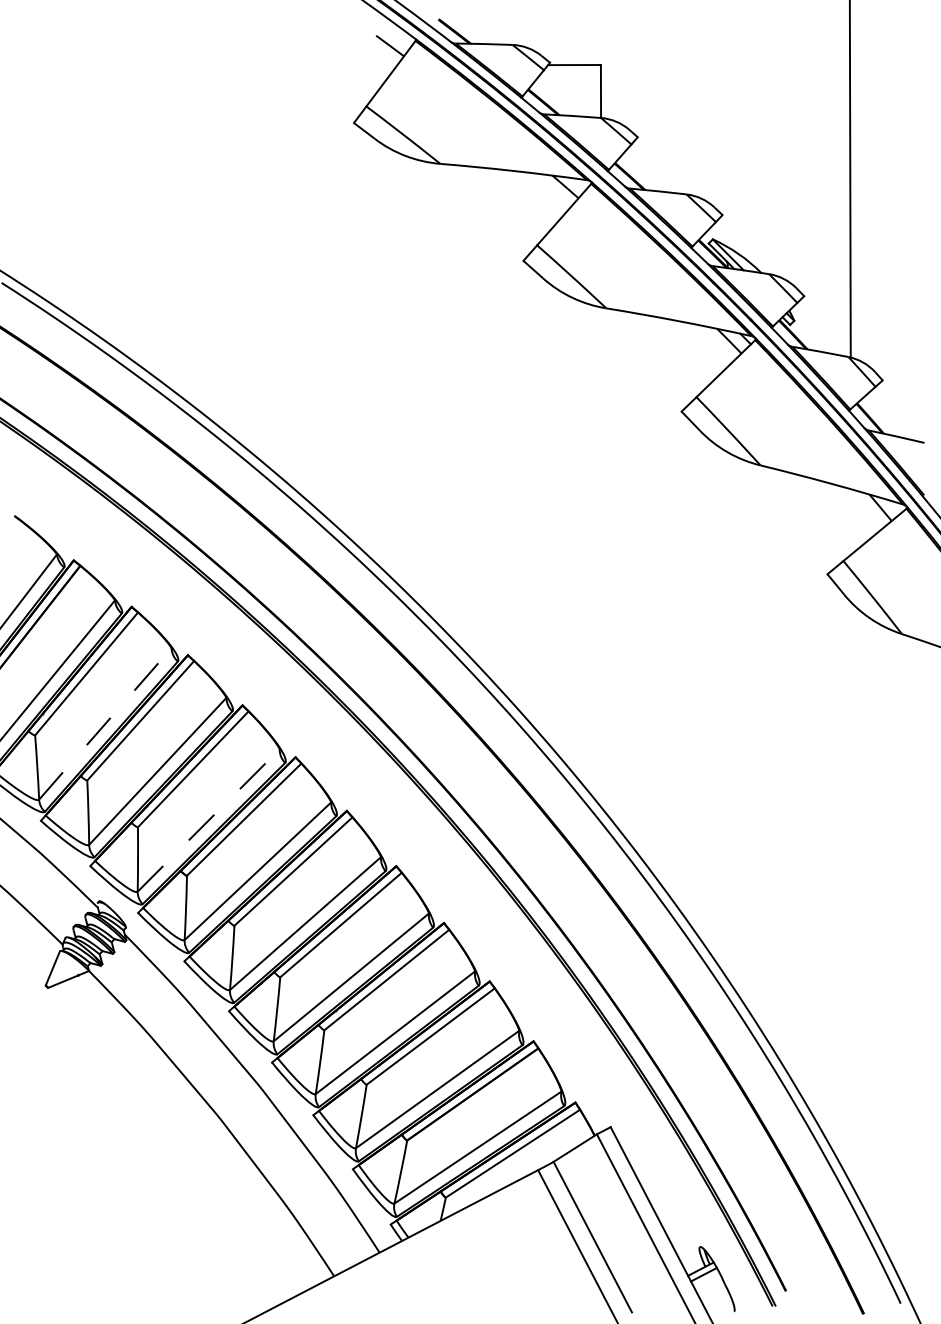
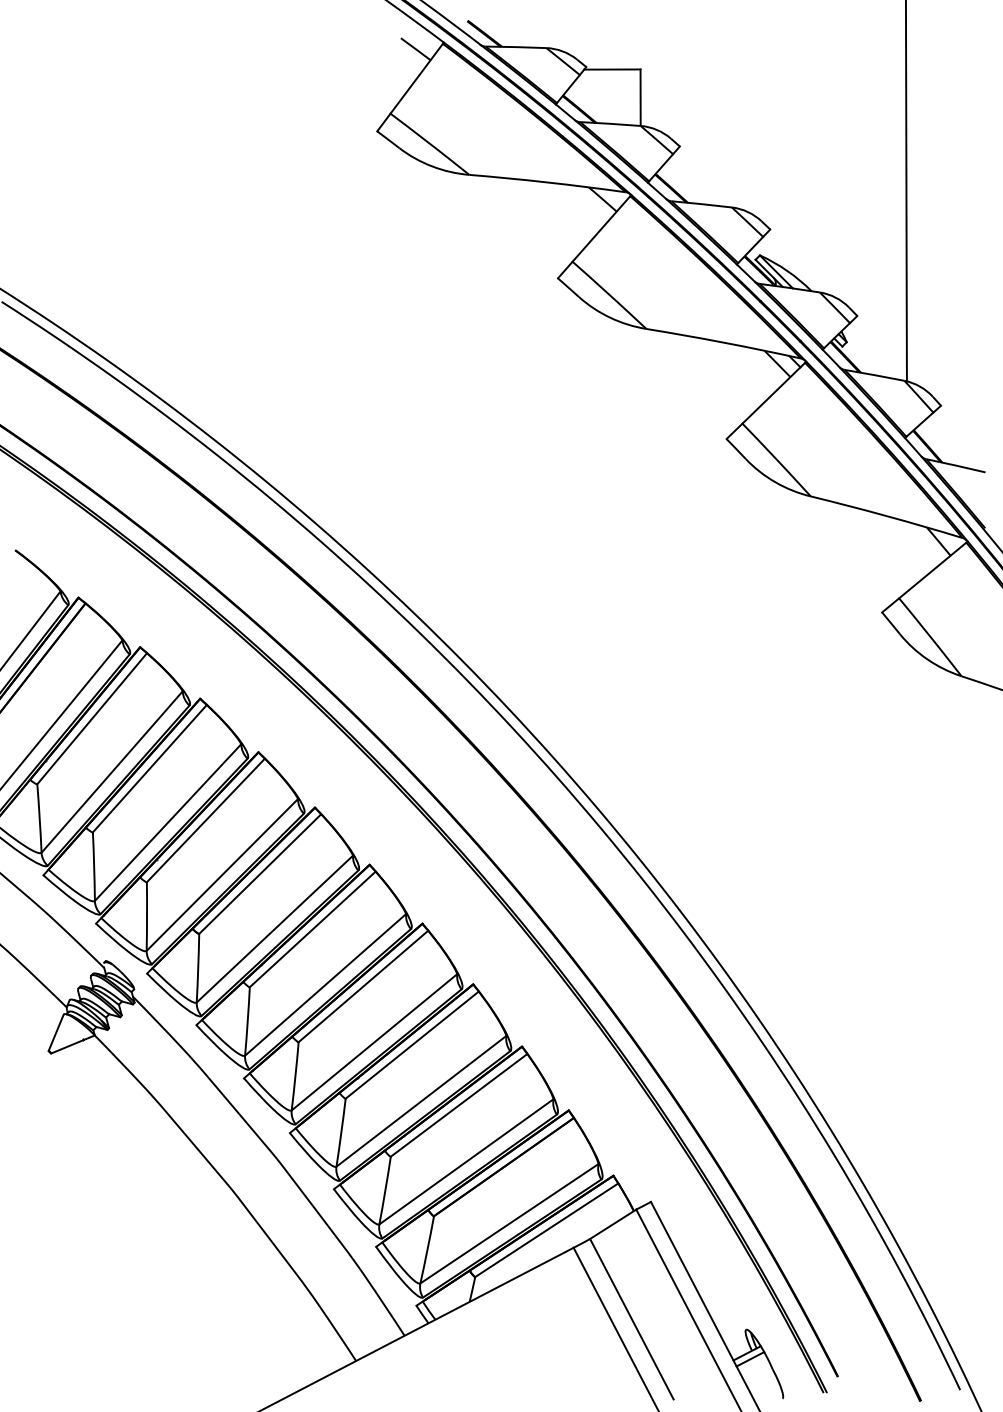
line: (105, 723) -> (112, 771), dashed -> solid
line: (208, 820) -> (222, 874), dashed -> solid

